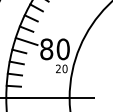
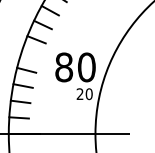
line: (26, 41) -> (36, 56), removed

